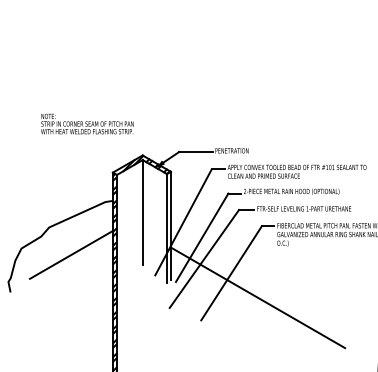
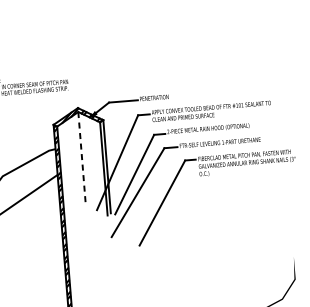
line: (142, 212) -> (81, 157), solid -> dashed
line: (257, 297) -> (186, 222), removed

